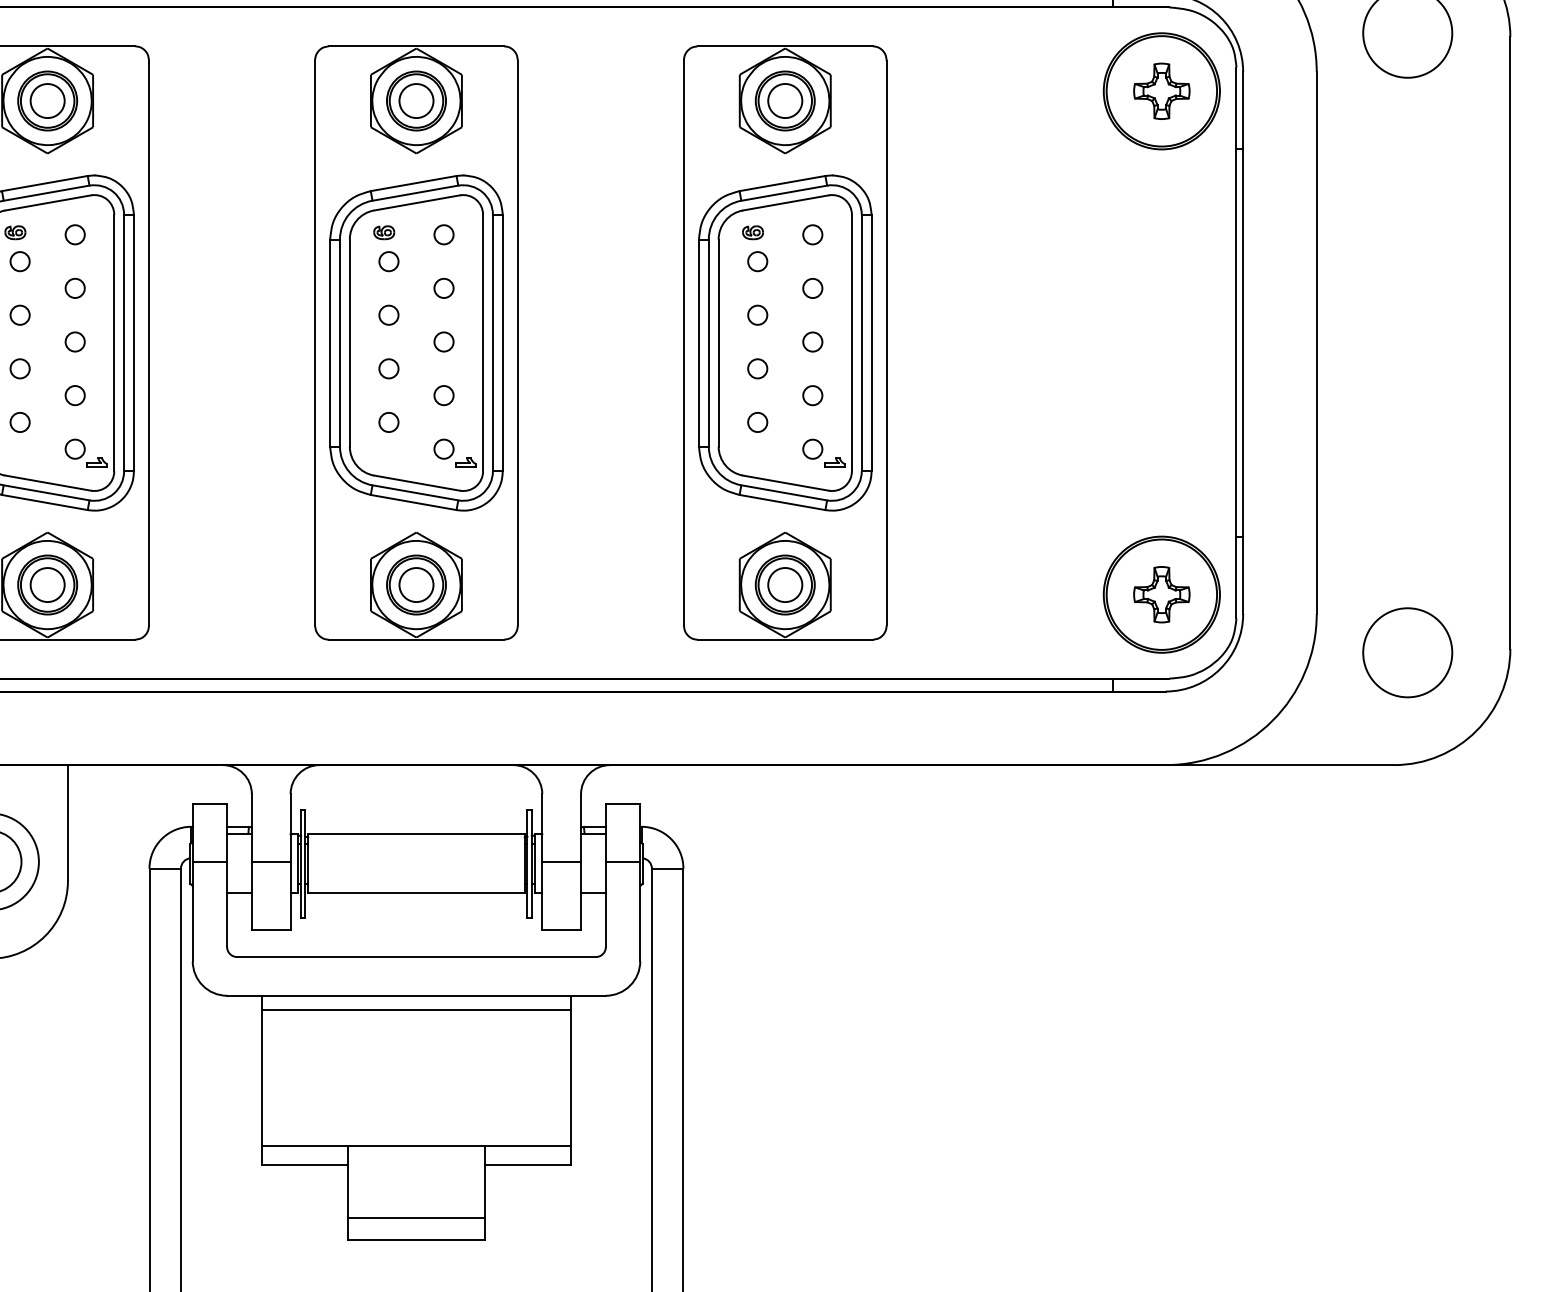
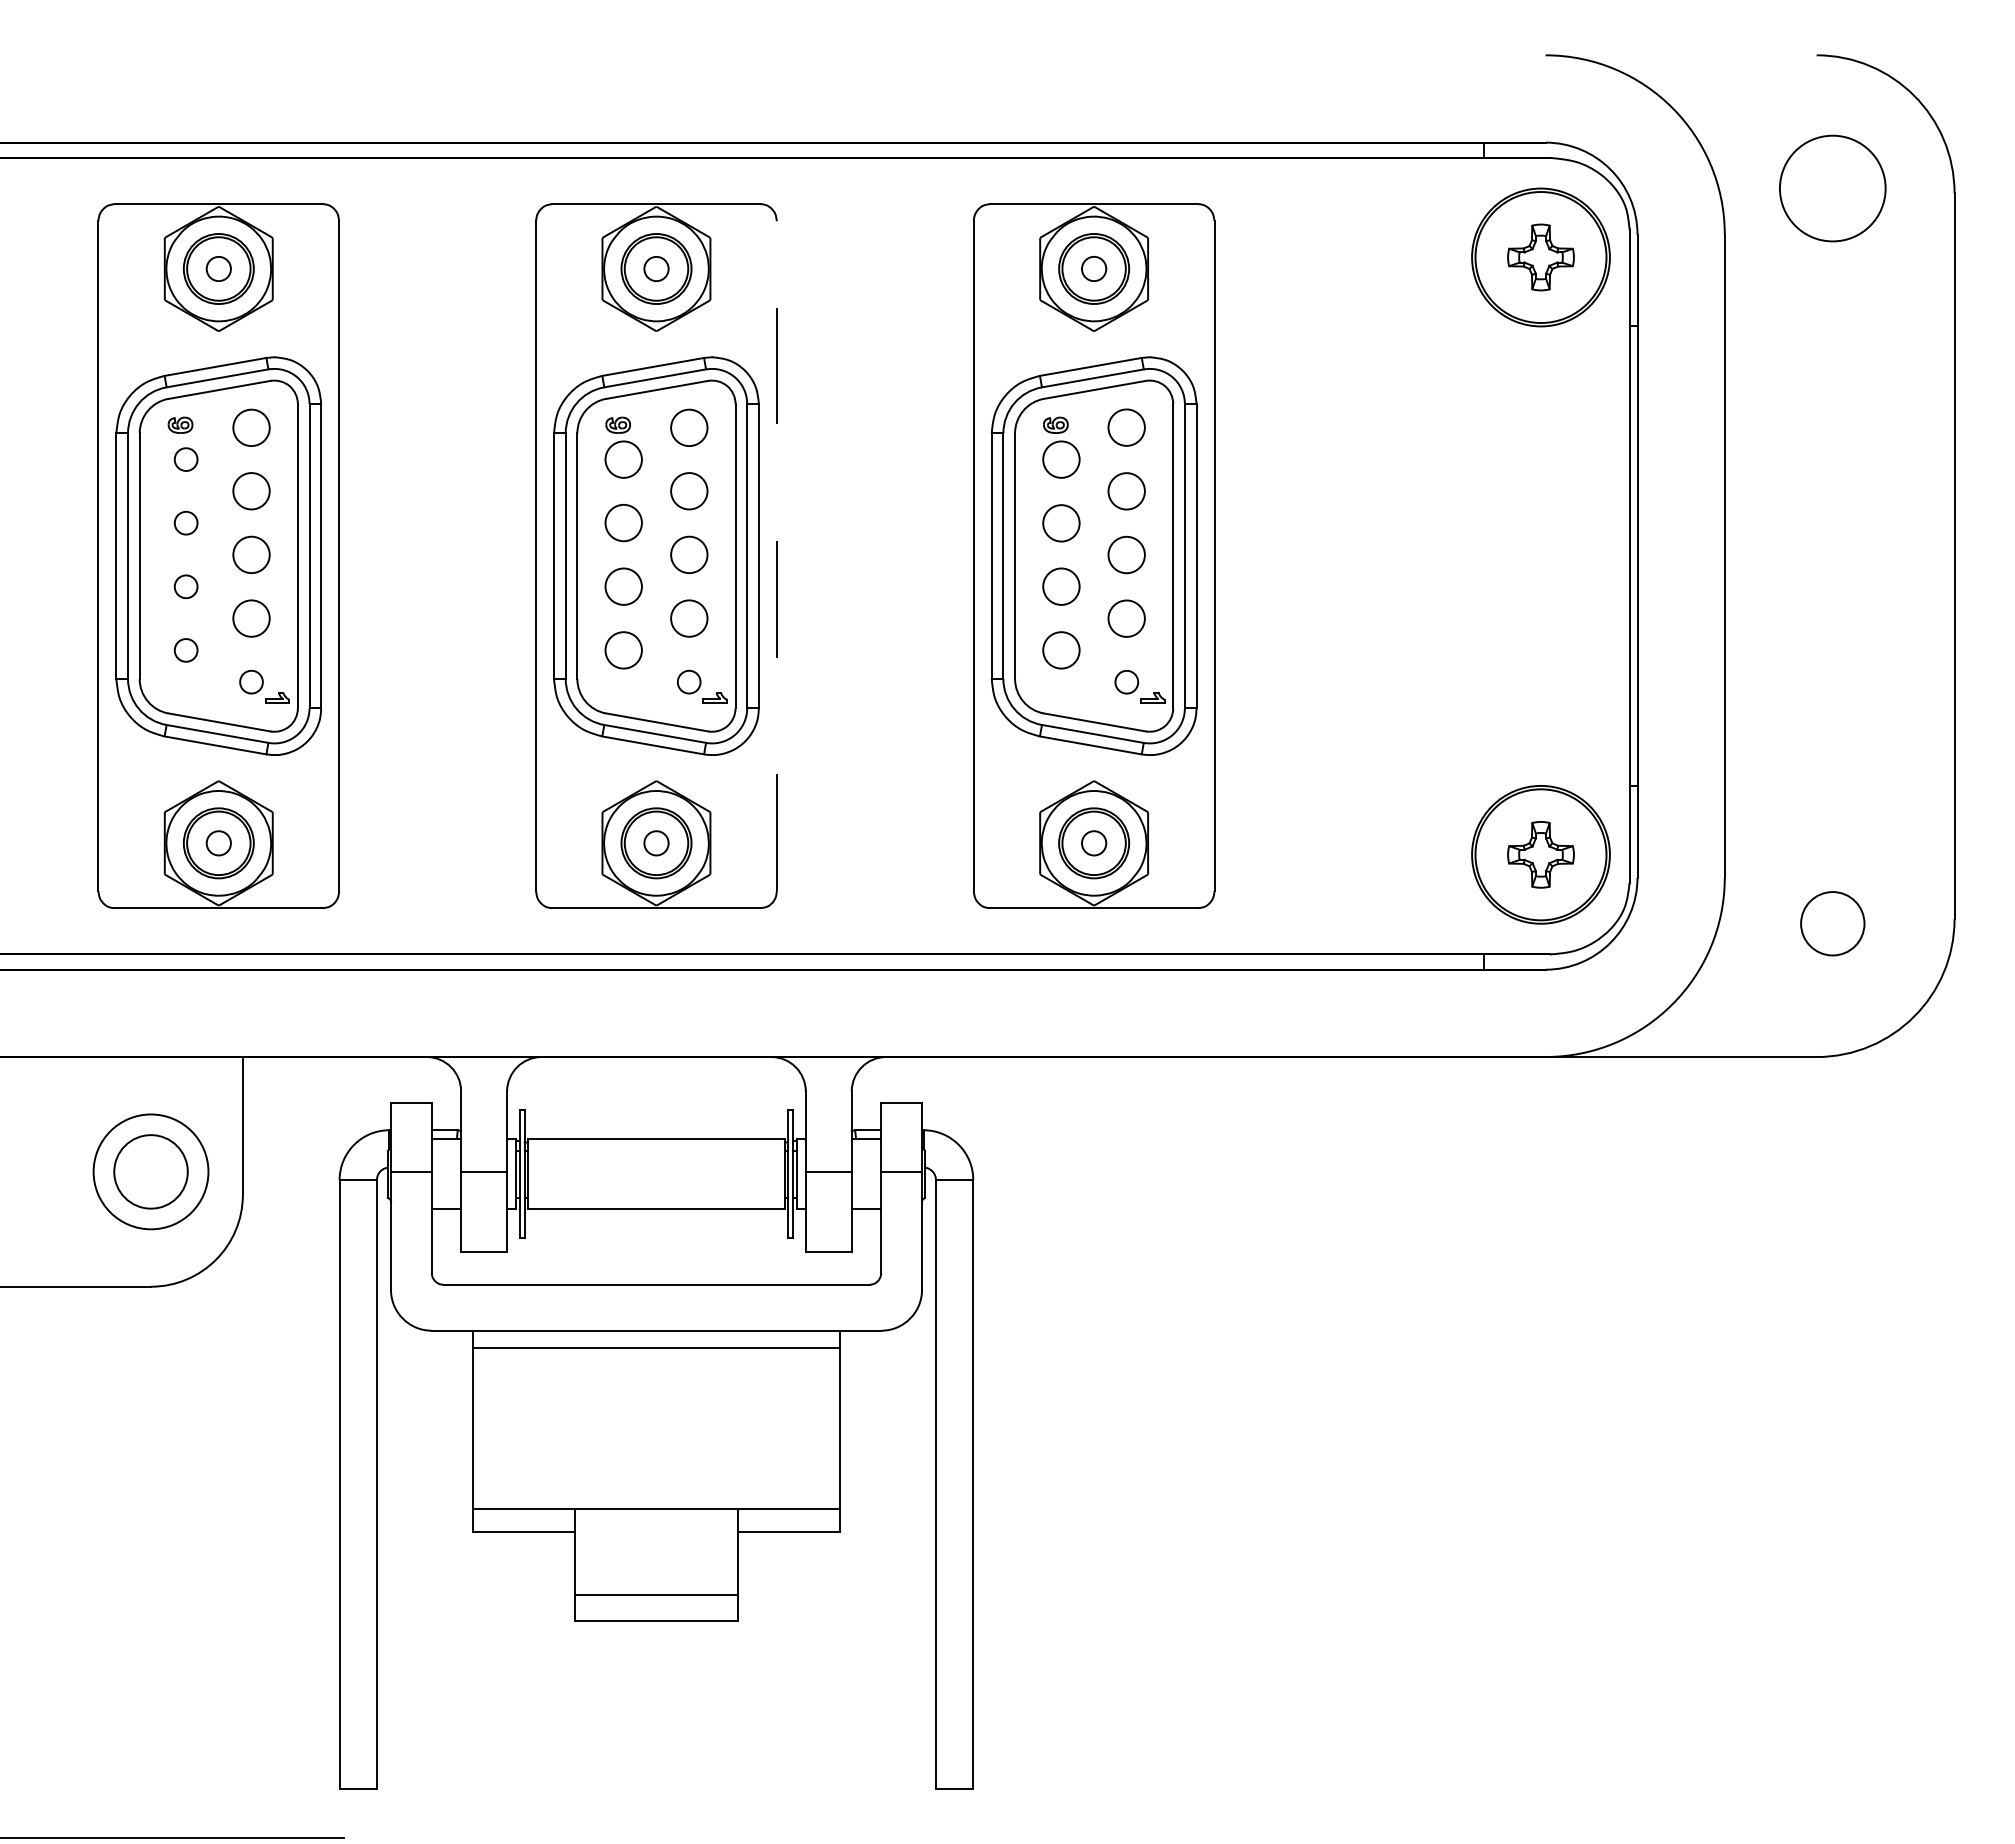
circle: (47, 100) -> (218, 268), size x0.6
circle: (416, 100) -> (656, 268), size x0.6
circle: (784, 100) -> (1093, 268), size x0.6
circle: (75, 234) -> (251, 427), size x1.6
circle: (443, 234) -> (688, 427), size x1.6
circle: (812, 234) -> (1126, 427), size x1.6
circle: (388, 261) -> (623, 459), size x1.6
circle: (757, 261) -> (1061, 459), size x1.6
circle: (75, 288) -> (251, 491), size x1.6
circle: (443, 288) -> (688, 491), size x1.6
circle: (812, 288) -> (1126, 491), size x1.6
circle: (757, 314) -> (1061, 522), size x1.6
circle: (388, 315) -> (623, 523), size x1.6
circle: (75, 341) -> (251, 554), size x1.6
circle: (443, 341) -> (688, 554), size x1.6
circle: (812, 341) -> (1126, 554), size x1.6
line: (517, 343) -> (776, 556), solid -> dashed
circle: (388, 368) -> (623, 586), size x1.6
circle: (757, 368) -> (1061, 586), size x1.6
circle: (75, 395) -> (251, 618), size x1.6
circle: (443, 395) -> (688, 618), size x1.6
circle: (812, 395) -> (1126, 618), size x1.6
circle: (388, 422) -> (623, 650), size x1.6
circle: (757, 422) -> (1061, 650), size x1.6
circle: (47, 585) -> (218, 843), size x0.6
circle: (416, 585) -> (656, 843), size x0.6
circle: (784, 585) -> (1093, 843), size x0.6
circle: (1407, 652) -> (1832, 923), size x0.6

